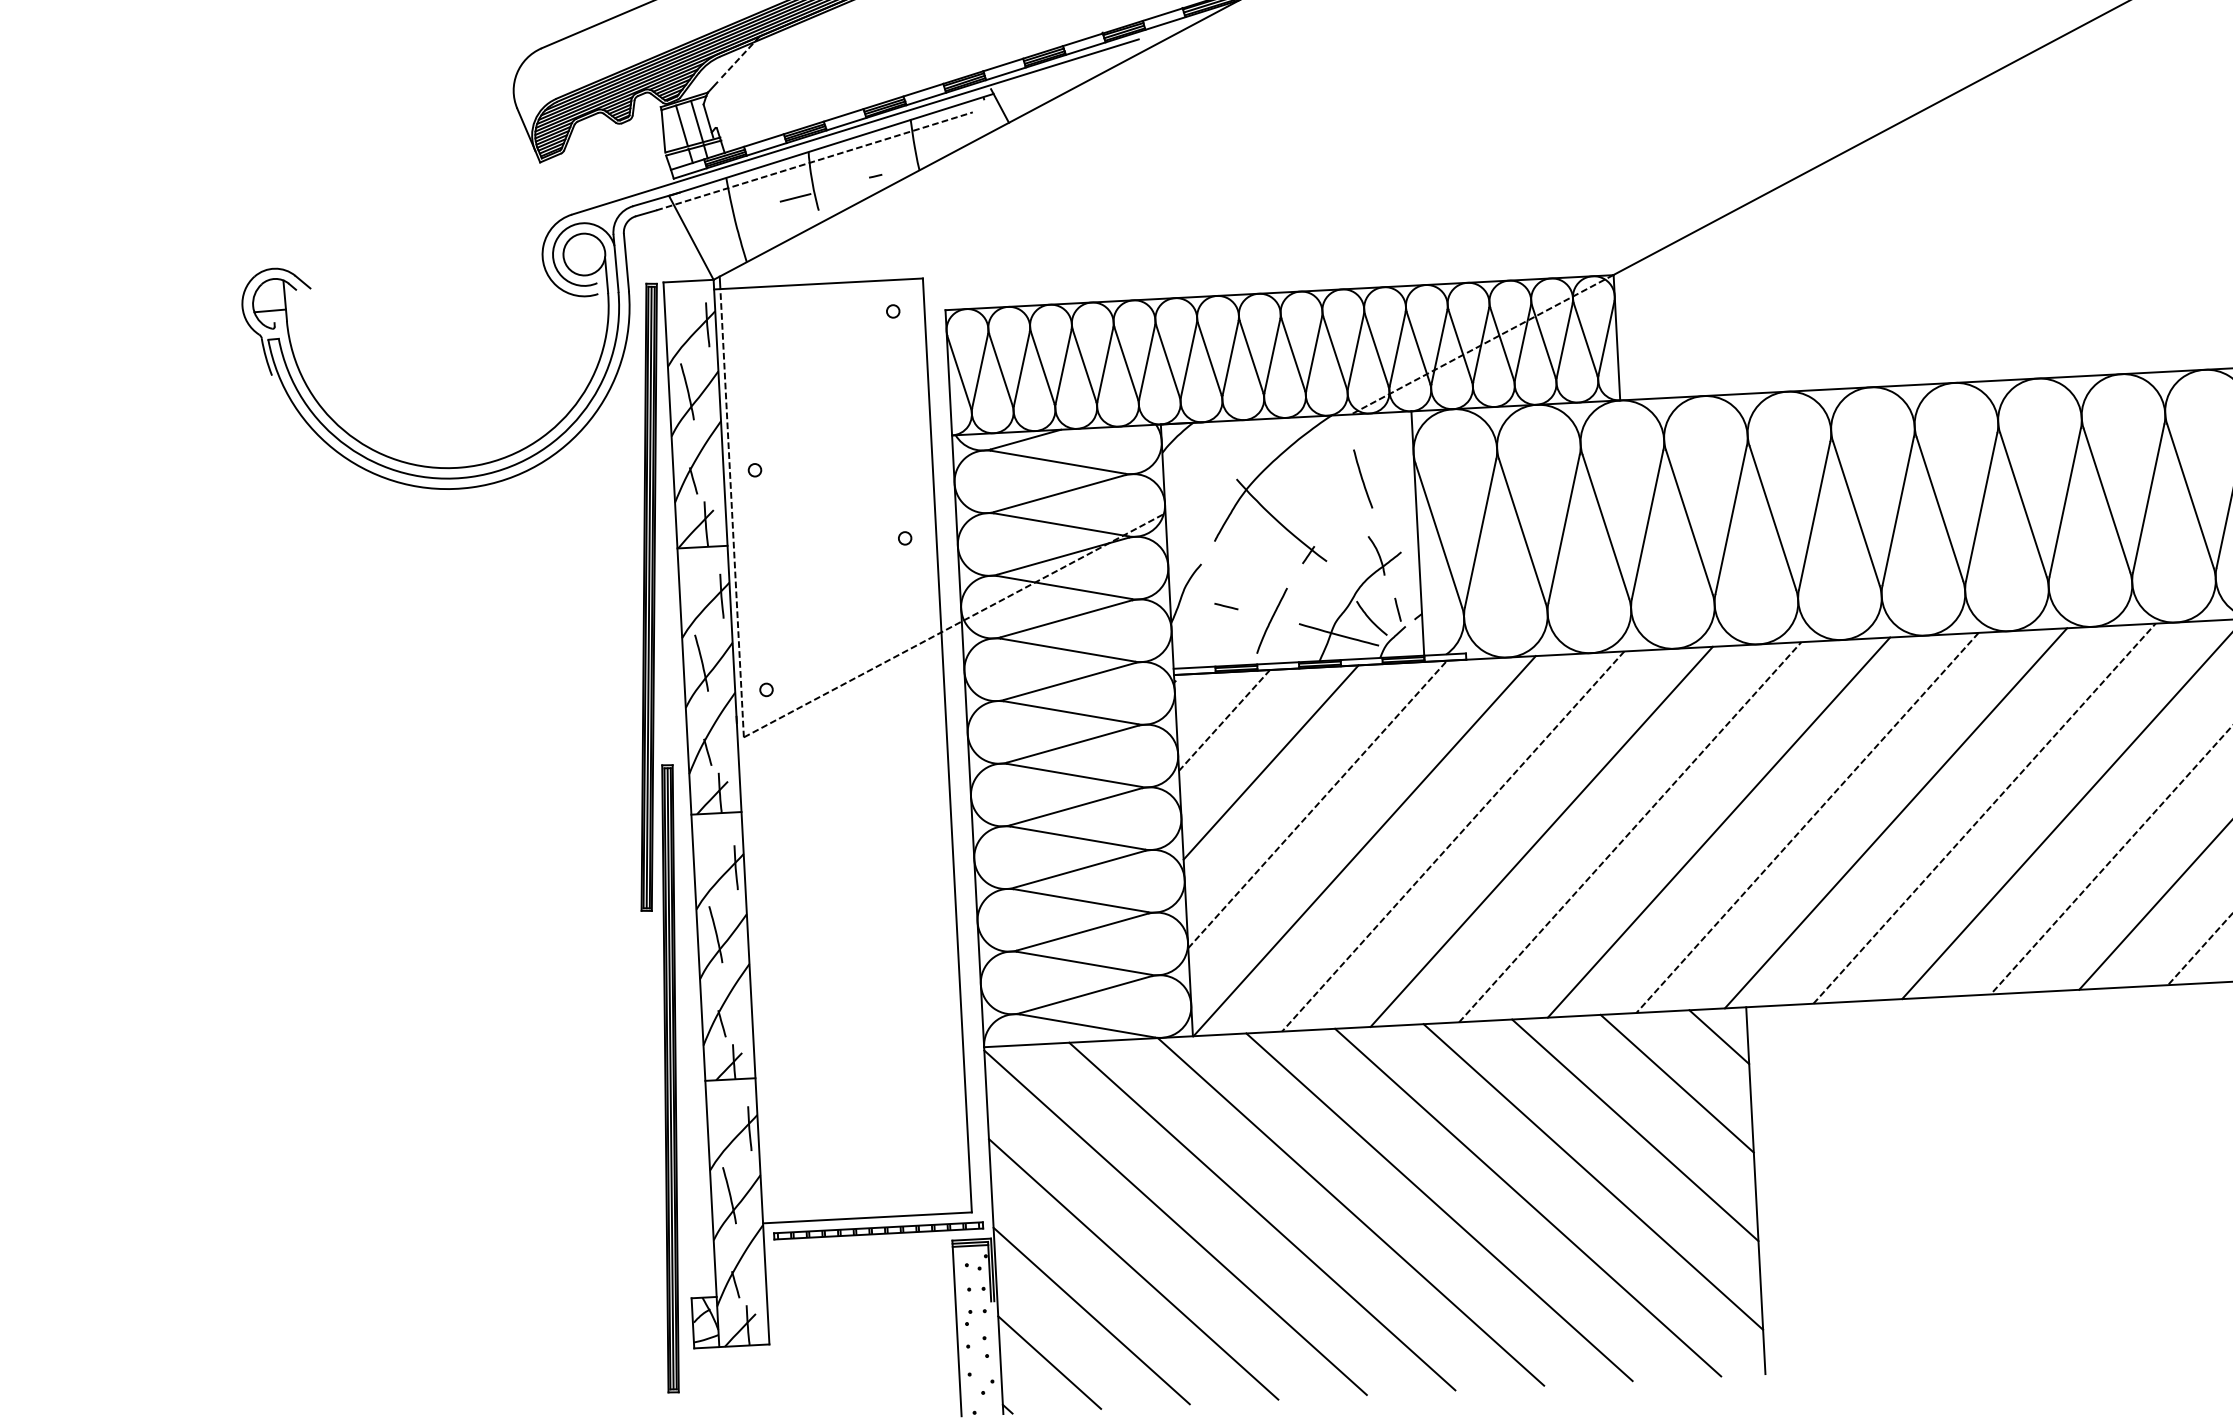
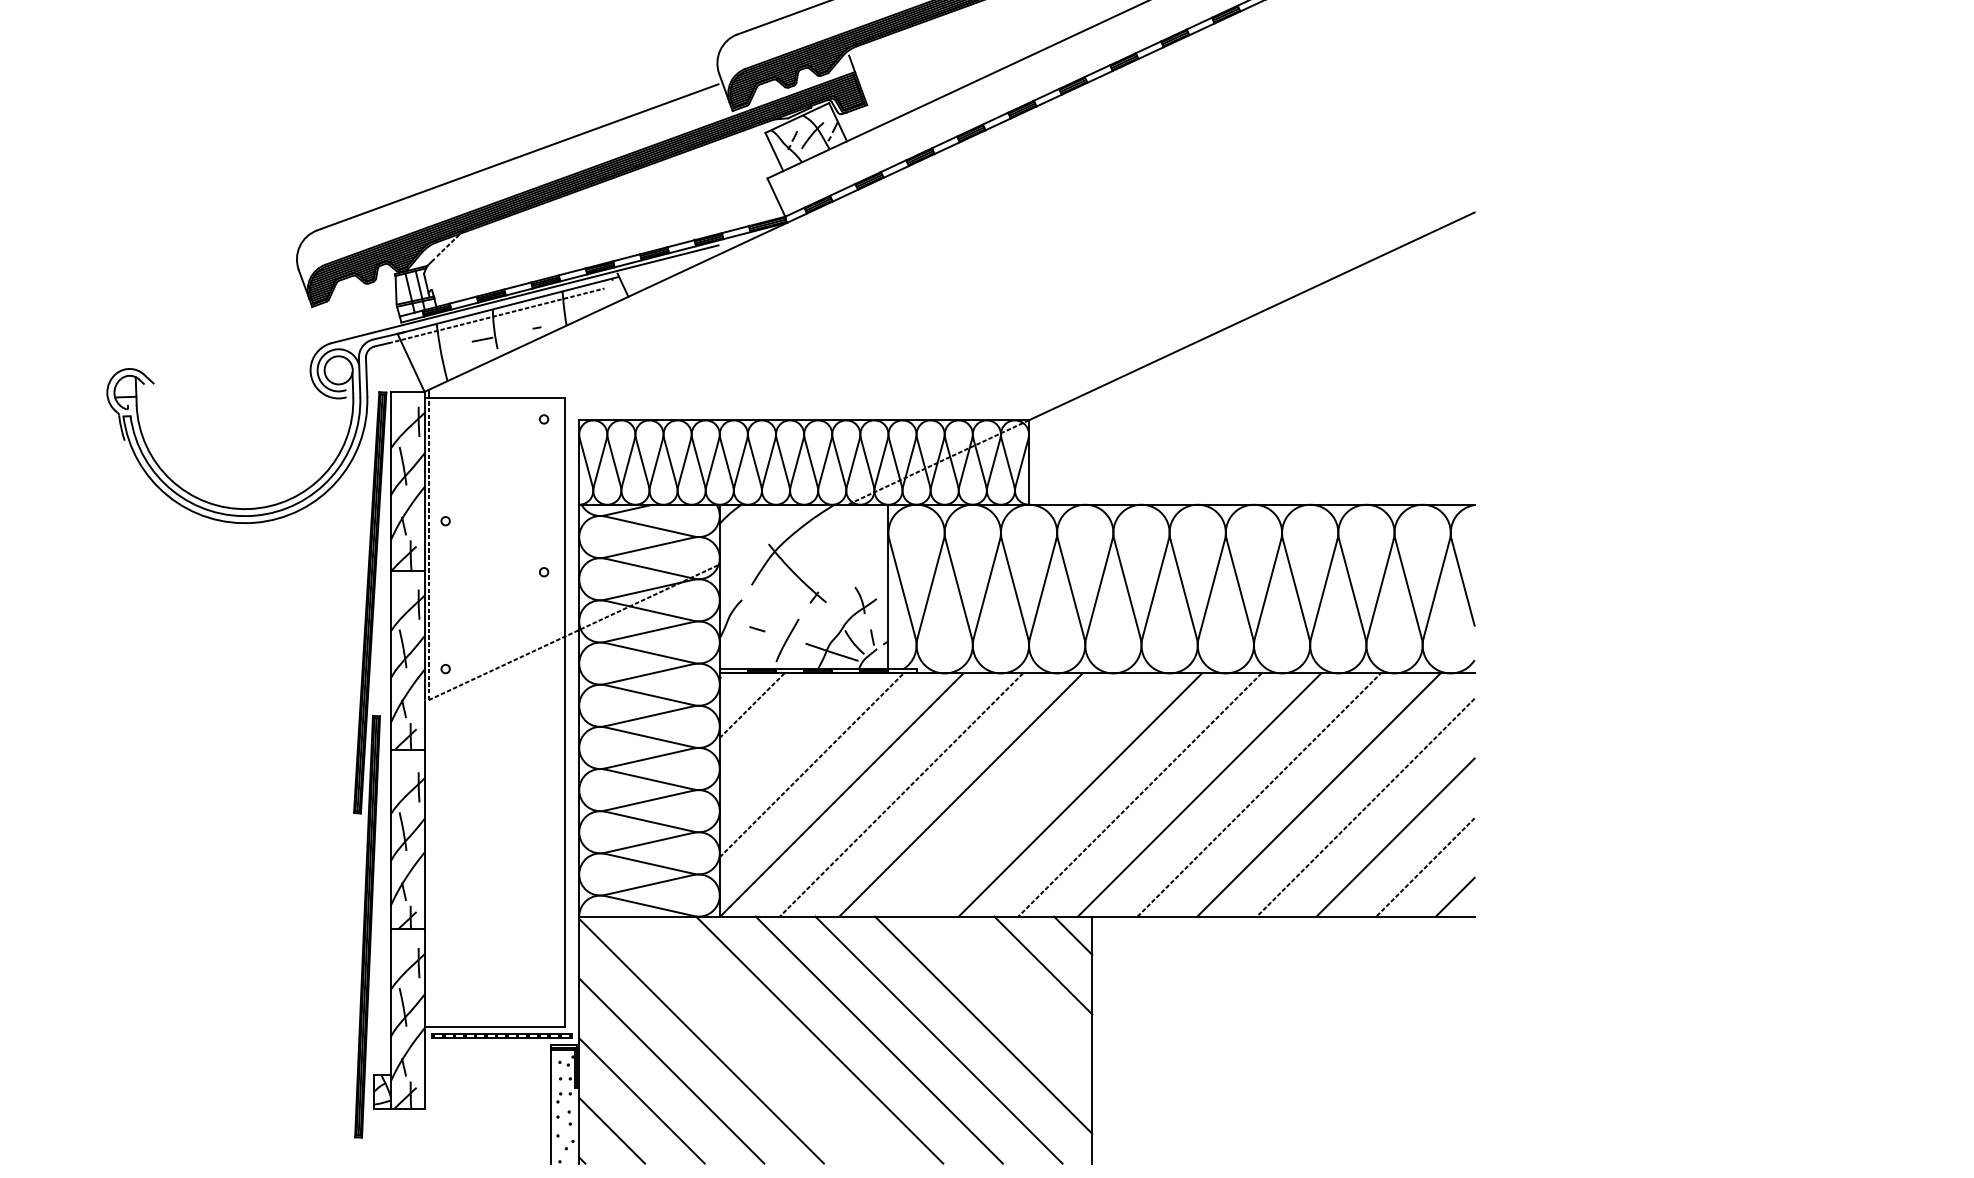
line: (1362, 479) -> (853, 548), removed
line: (1270, 762) -> (781, 735), removed
line: (1630, 831) -> (1020, 794), removed
line: (1635, 1130) -> (1013, 995), removed
line: (1261, 1215) -> (759, 1039), removed

